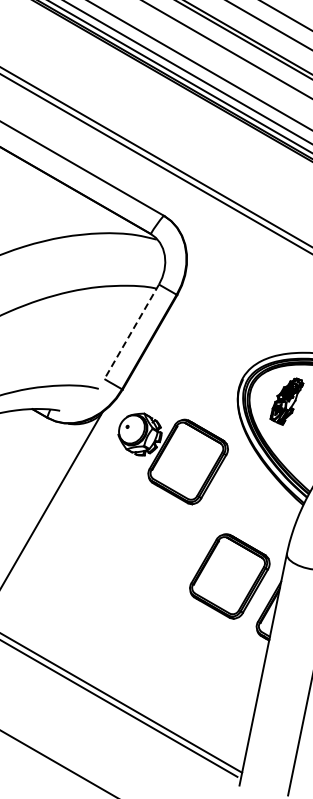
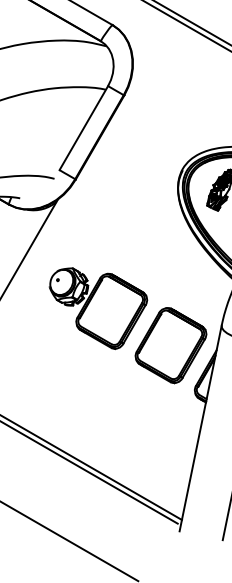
line: (131, 331) -> (83, 127), dashed -> solid
part: (172, 458) -> (97, 308), moved

